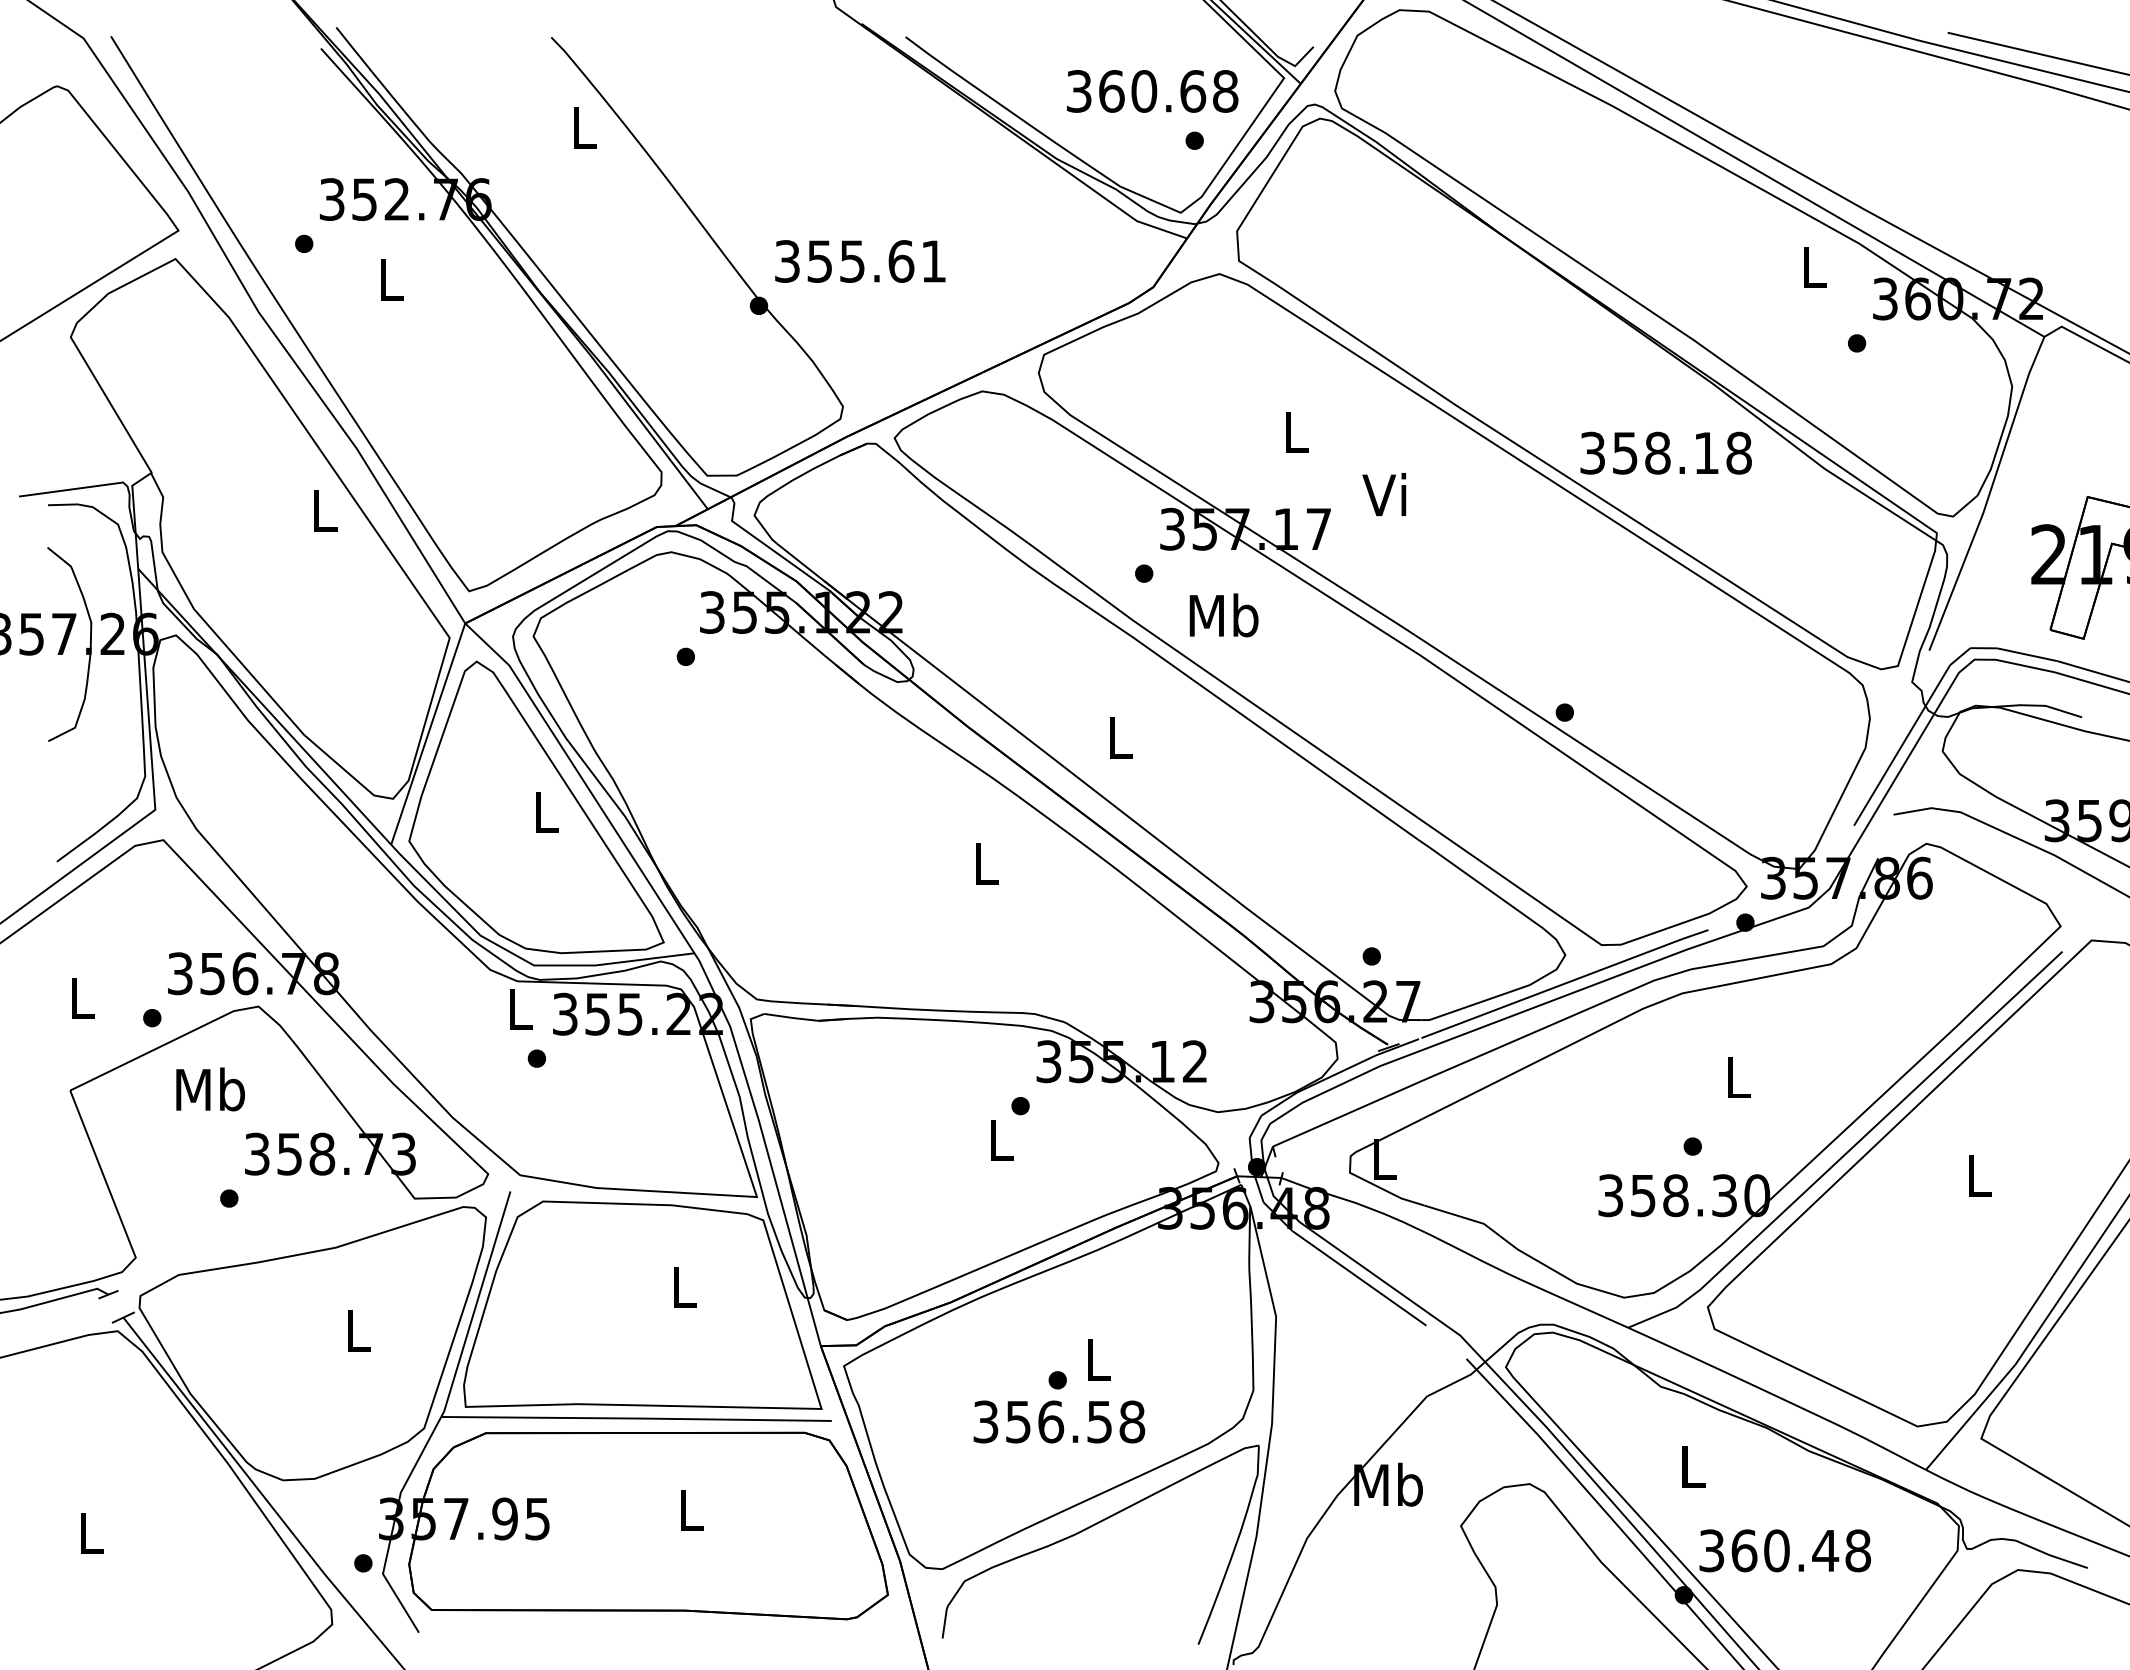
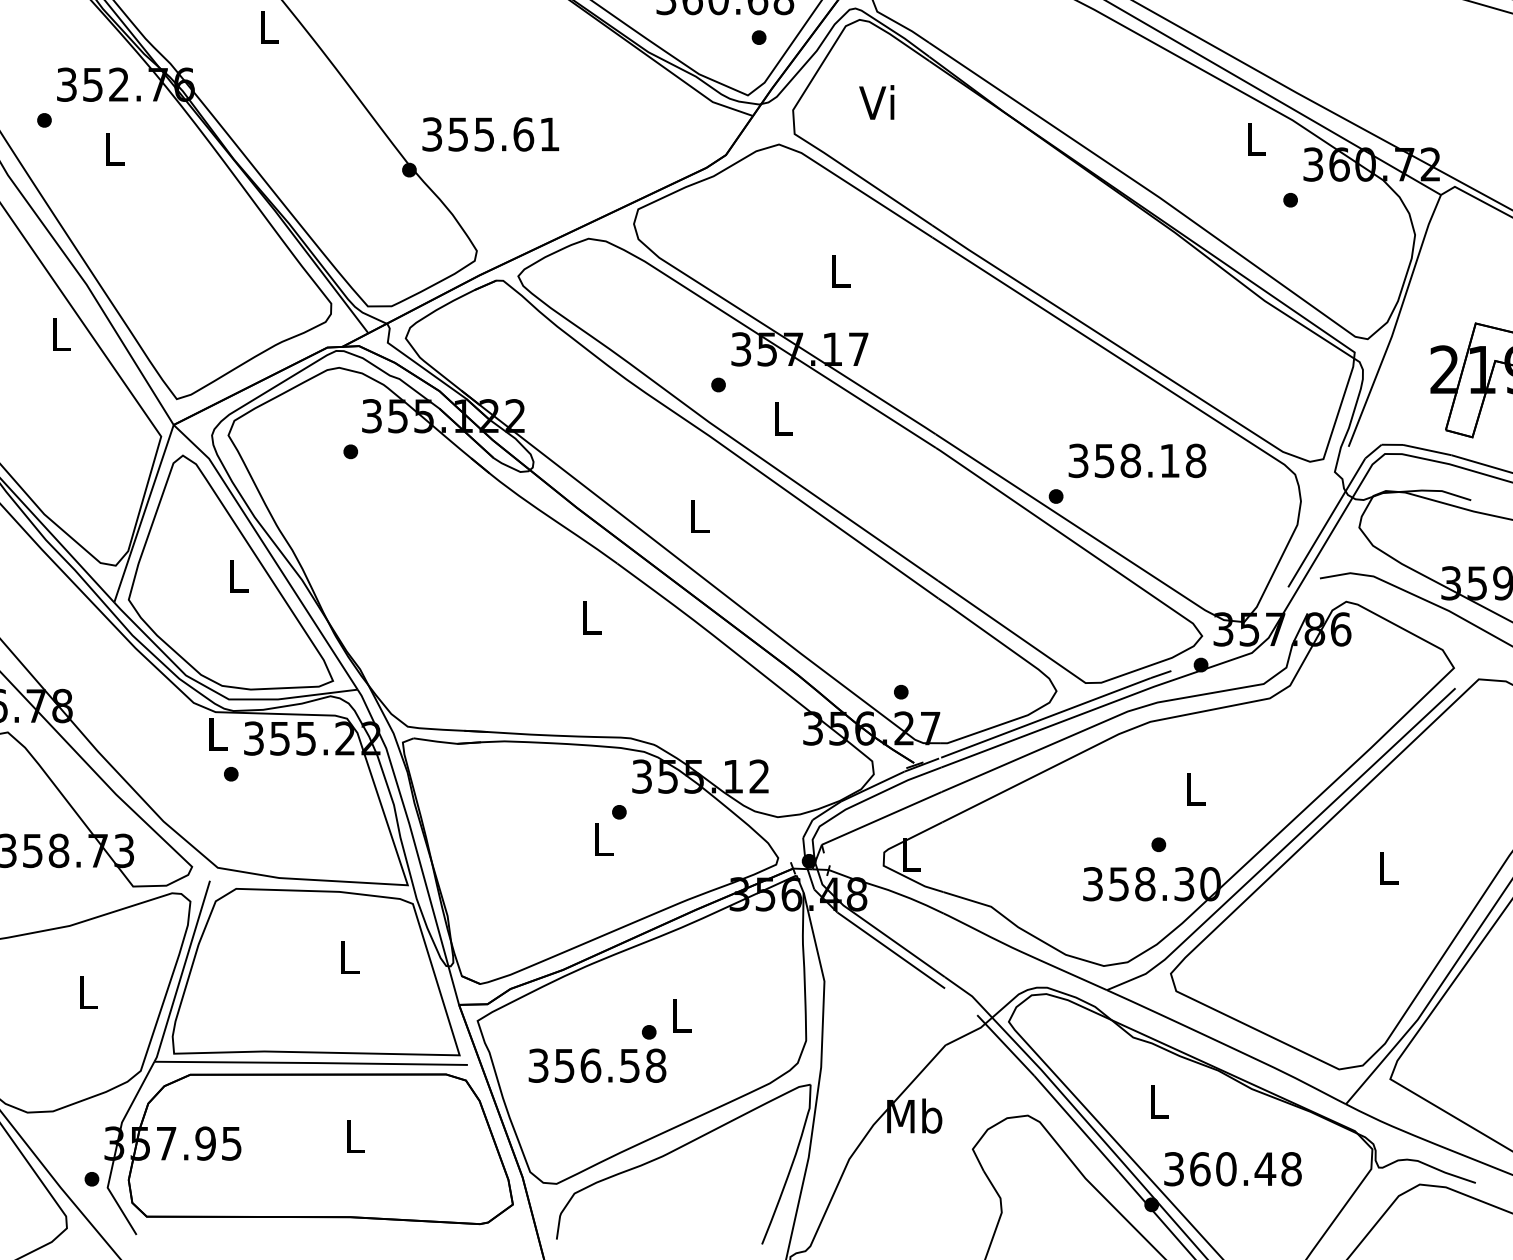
text: (1665, 452) -> (1136, 460), moved
text: (1384, 494) -> (876, 102), moved
text: (1223, 615) -> (782, 418), Mb -> L
text: (1059, 1421) -> (597, 1065), moved

